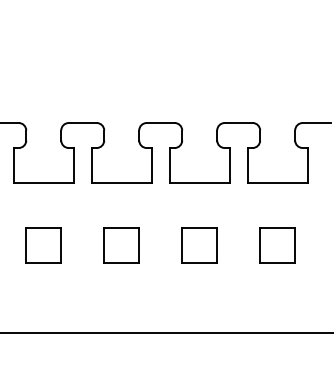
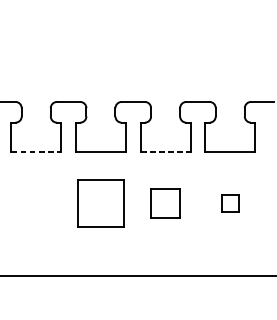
line: (43, 183) -> (36, 152), solid -> dashed
line: (199, 183) -> (165, 152), solid -> dashed
part: (43, 245) -> (36, 203), removed
part: (121, 245) -> (100, 203), size x1.6
part: (277, 245) -> (230, 203), size x0.6

